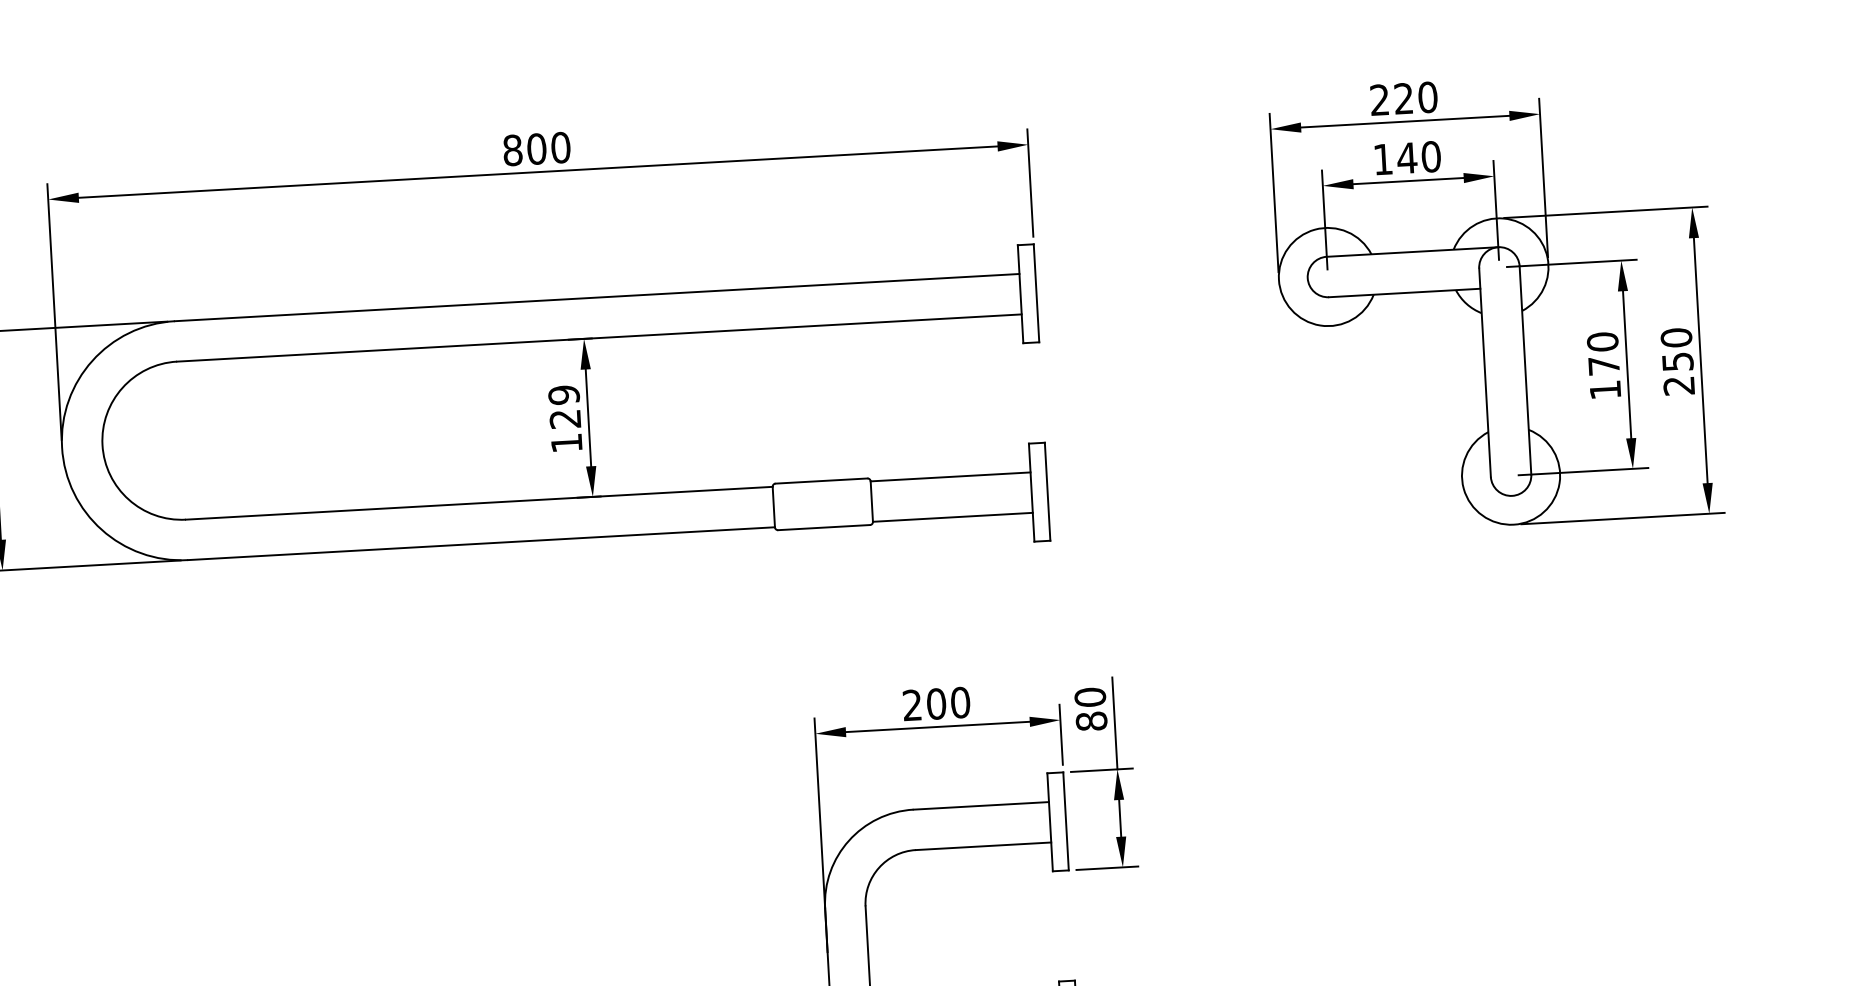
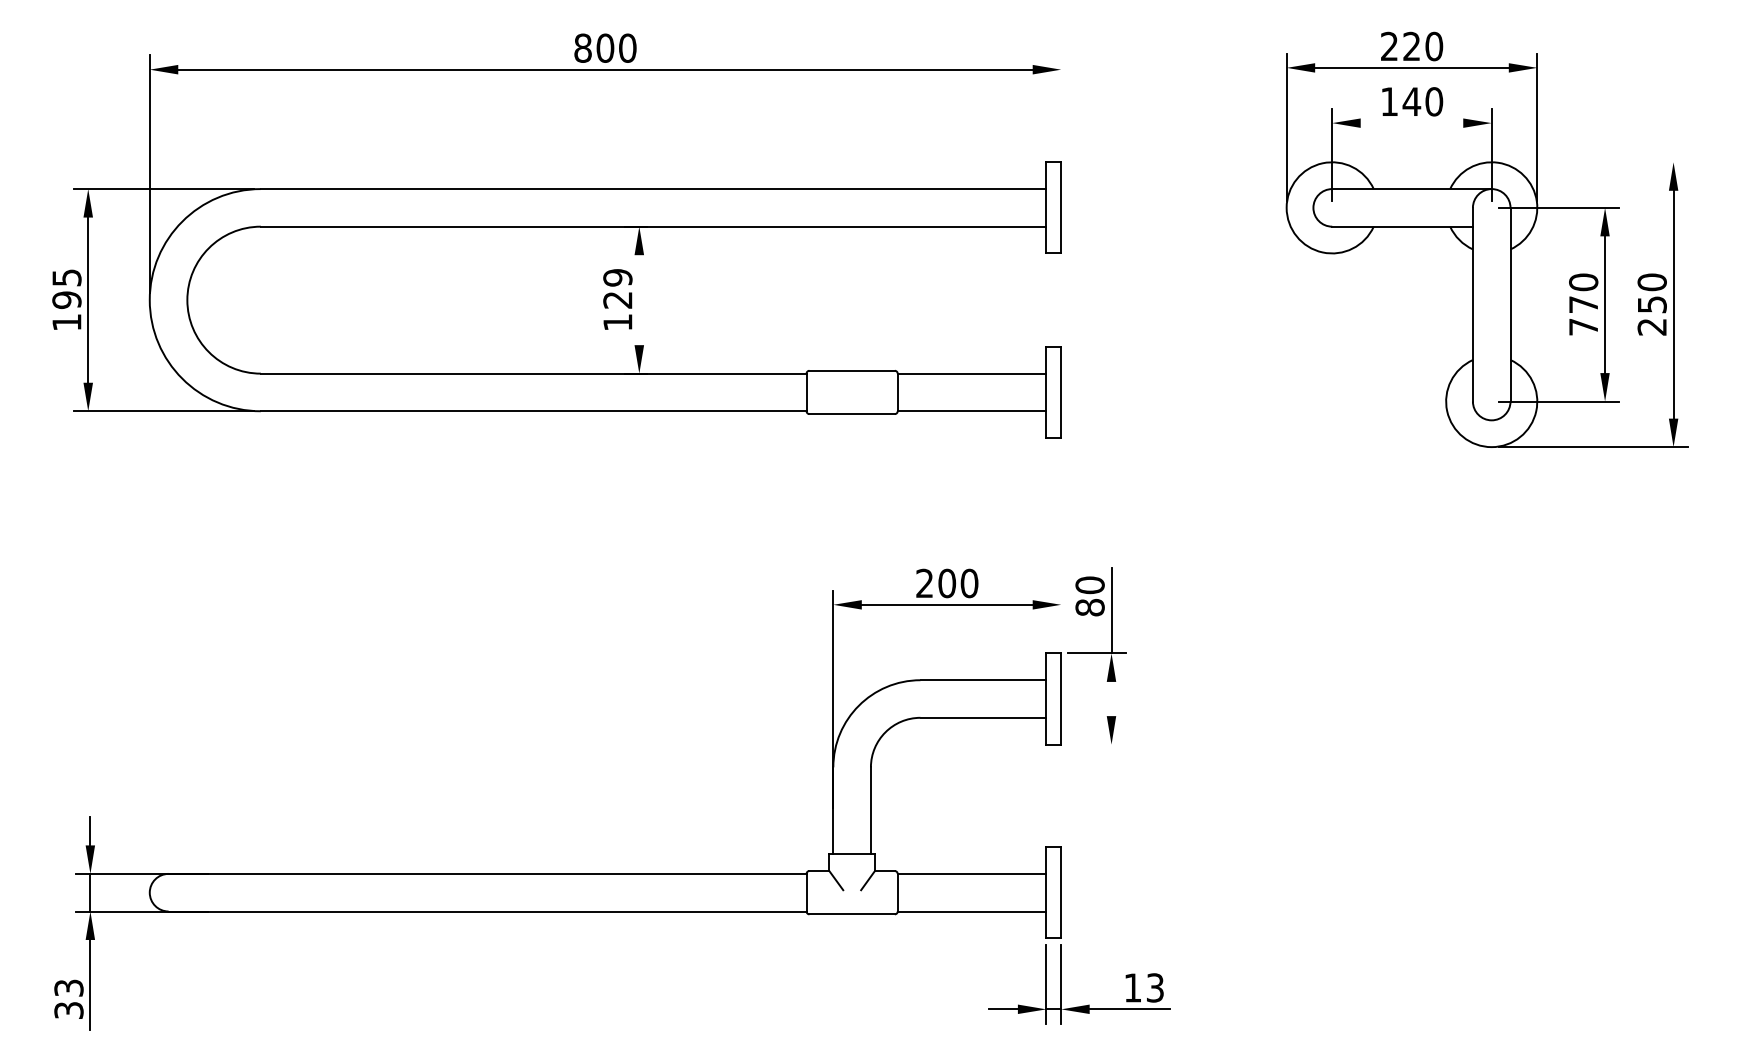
line: (1408, 181) -> (1411, 123), removed
line: (1030, 183) -> (1061, 105), removed
line: (1605, 212) -> (1592, 162), removed
text: (1605, 389) -> (1583, 326), 170 -> 770
line: (588, 418) -> (639, 300), removed
line: (1061, 734) -> (1061, 618), removed
line: (1120, 817) -> (1111, 698), removed
line: (1106, 868) -> (1096, 744), removed

